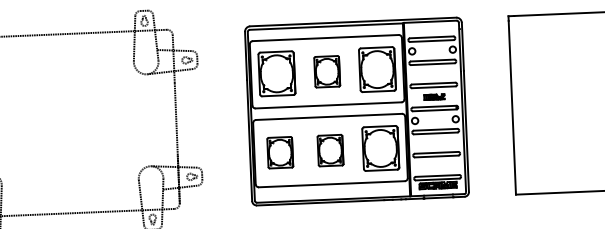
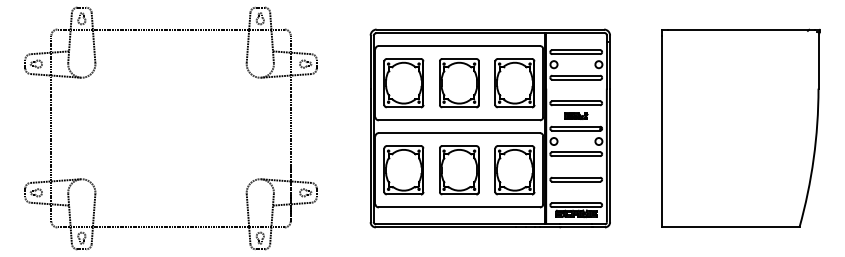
part: (327, 72) -> (459, 83), size x1.43
part: (330, 150) -> (459, 170), size x1.43
part: (279, 152) -> (403, 170), size x1.43

